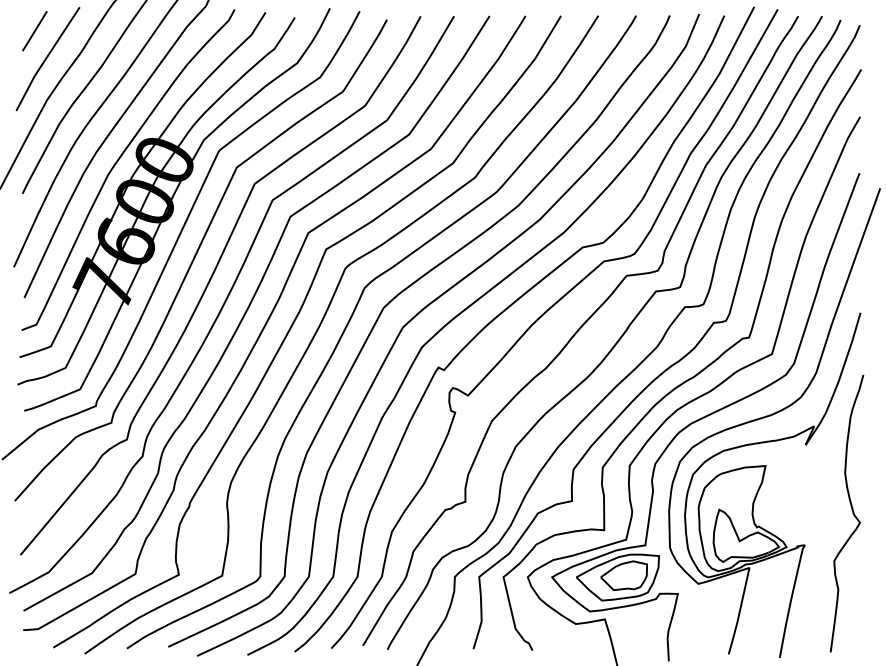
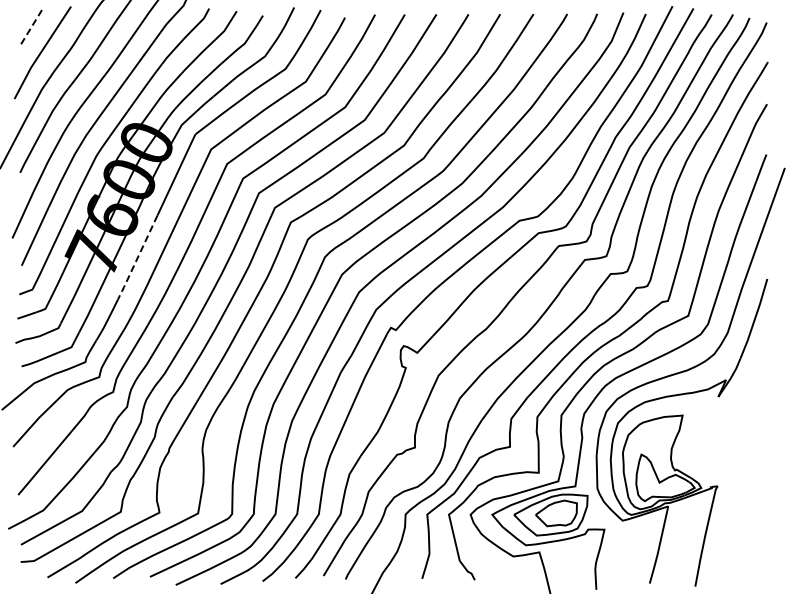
line: (35, 30) -> (31, 27), solid -> dashed
line: (154, 290) -> (137, 259), solid -> dashed
curve: (851, 511) -> (759, 456), removed

